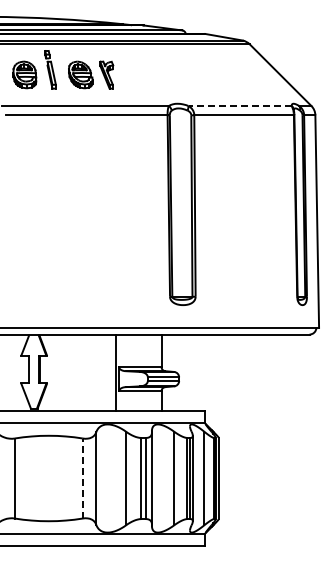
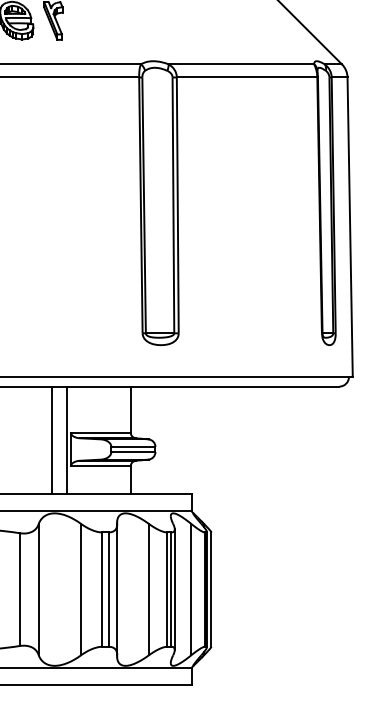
line: (240, 105) -> (241, 63), dashed -> solid
line: (105, 372) -> (51, 440), added
line: (82, 478) -> (19, 589), dashed -> solid

